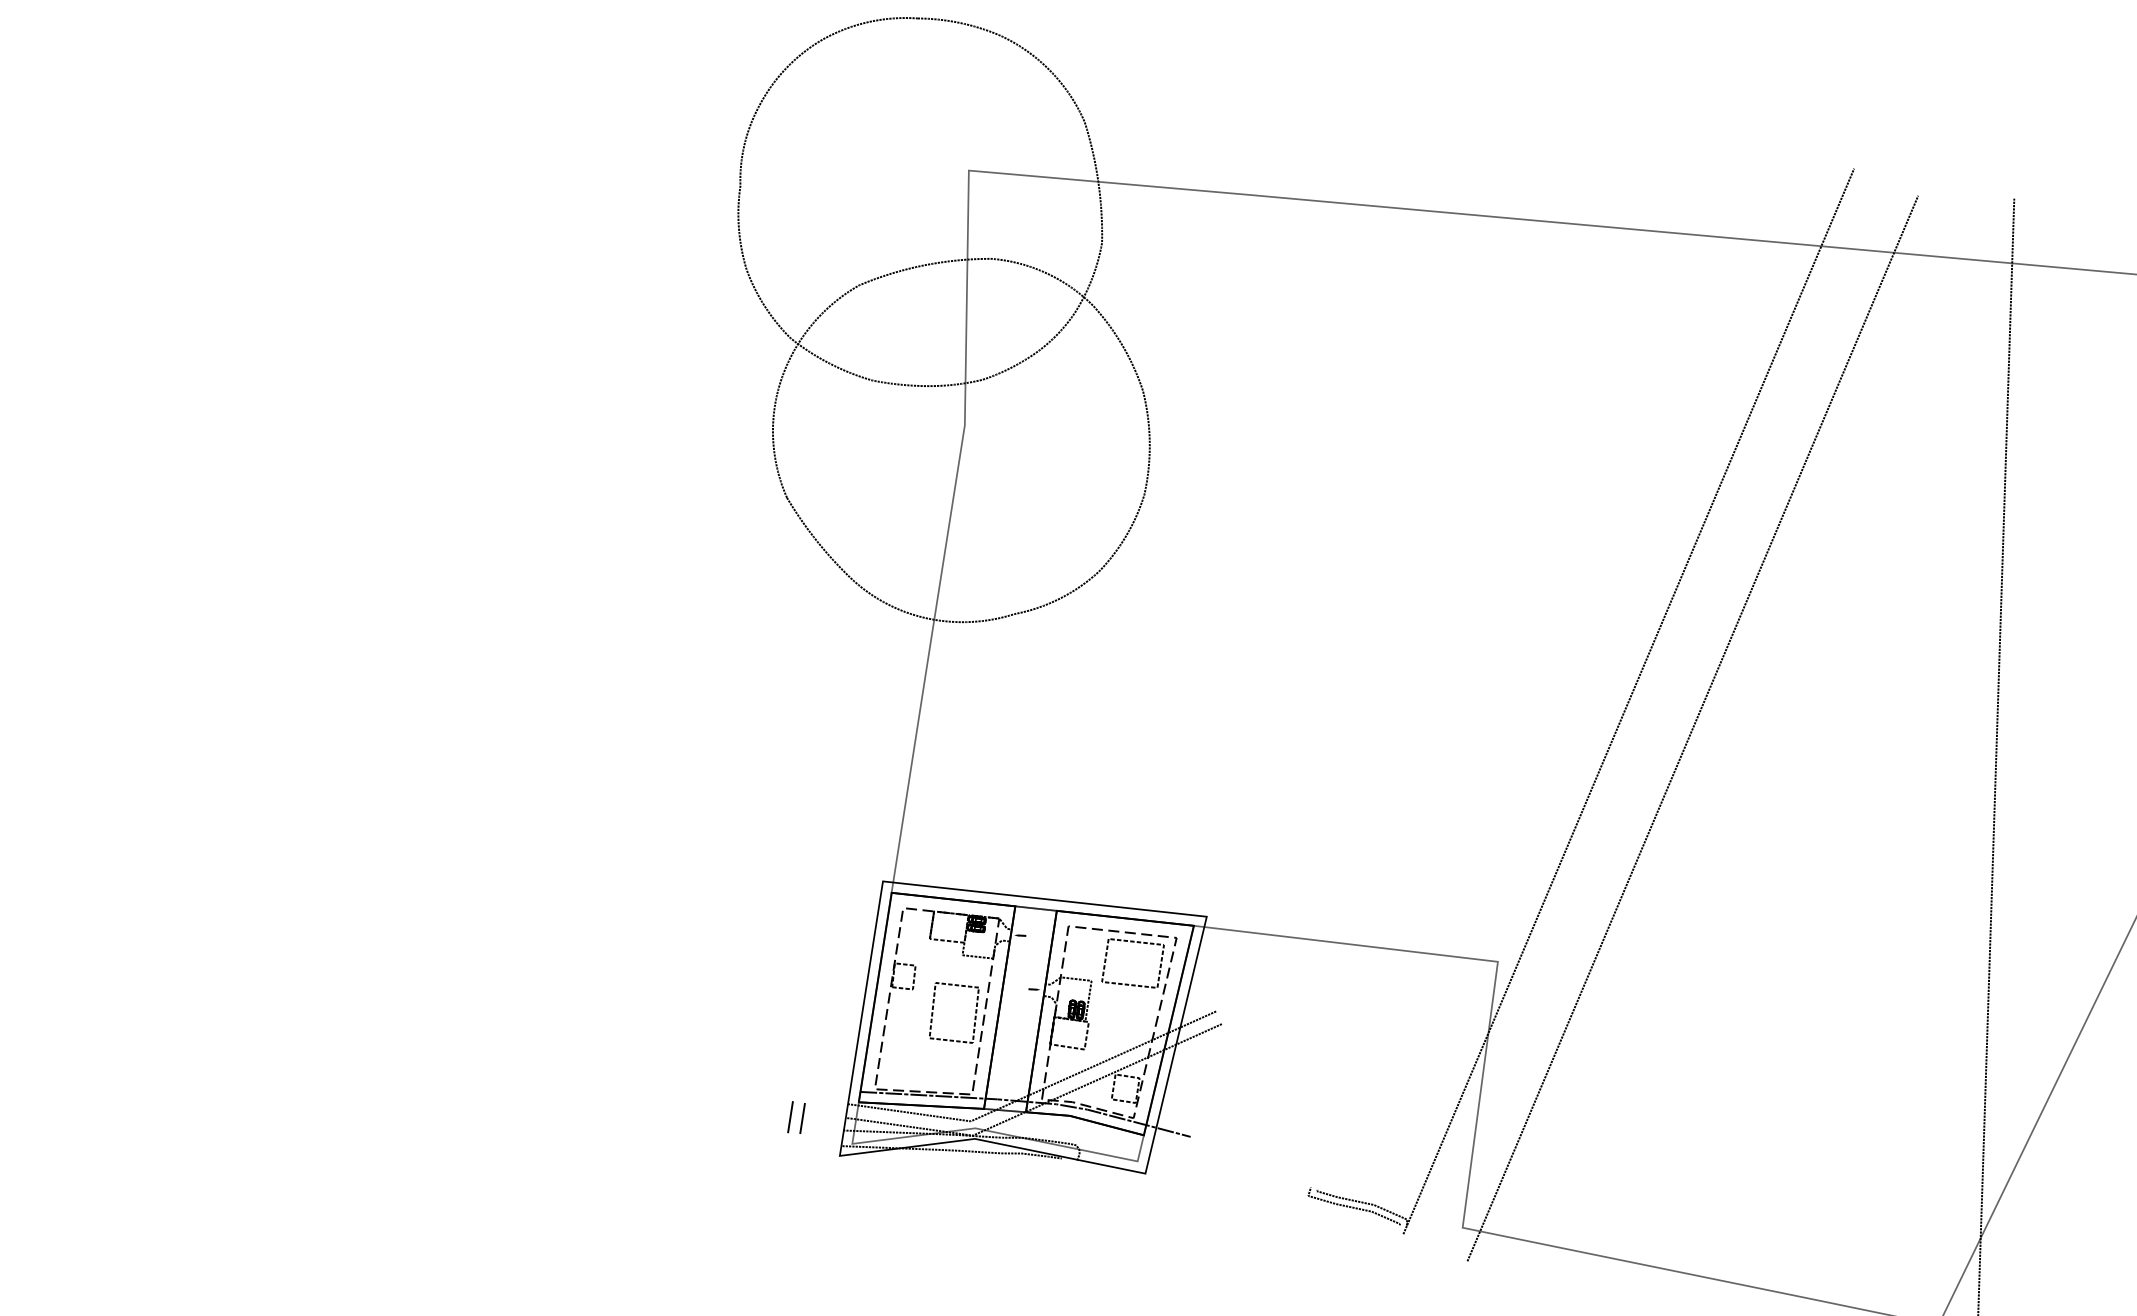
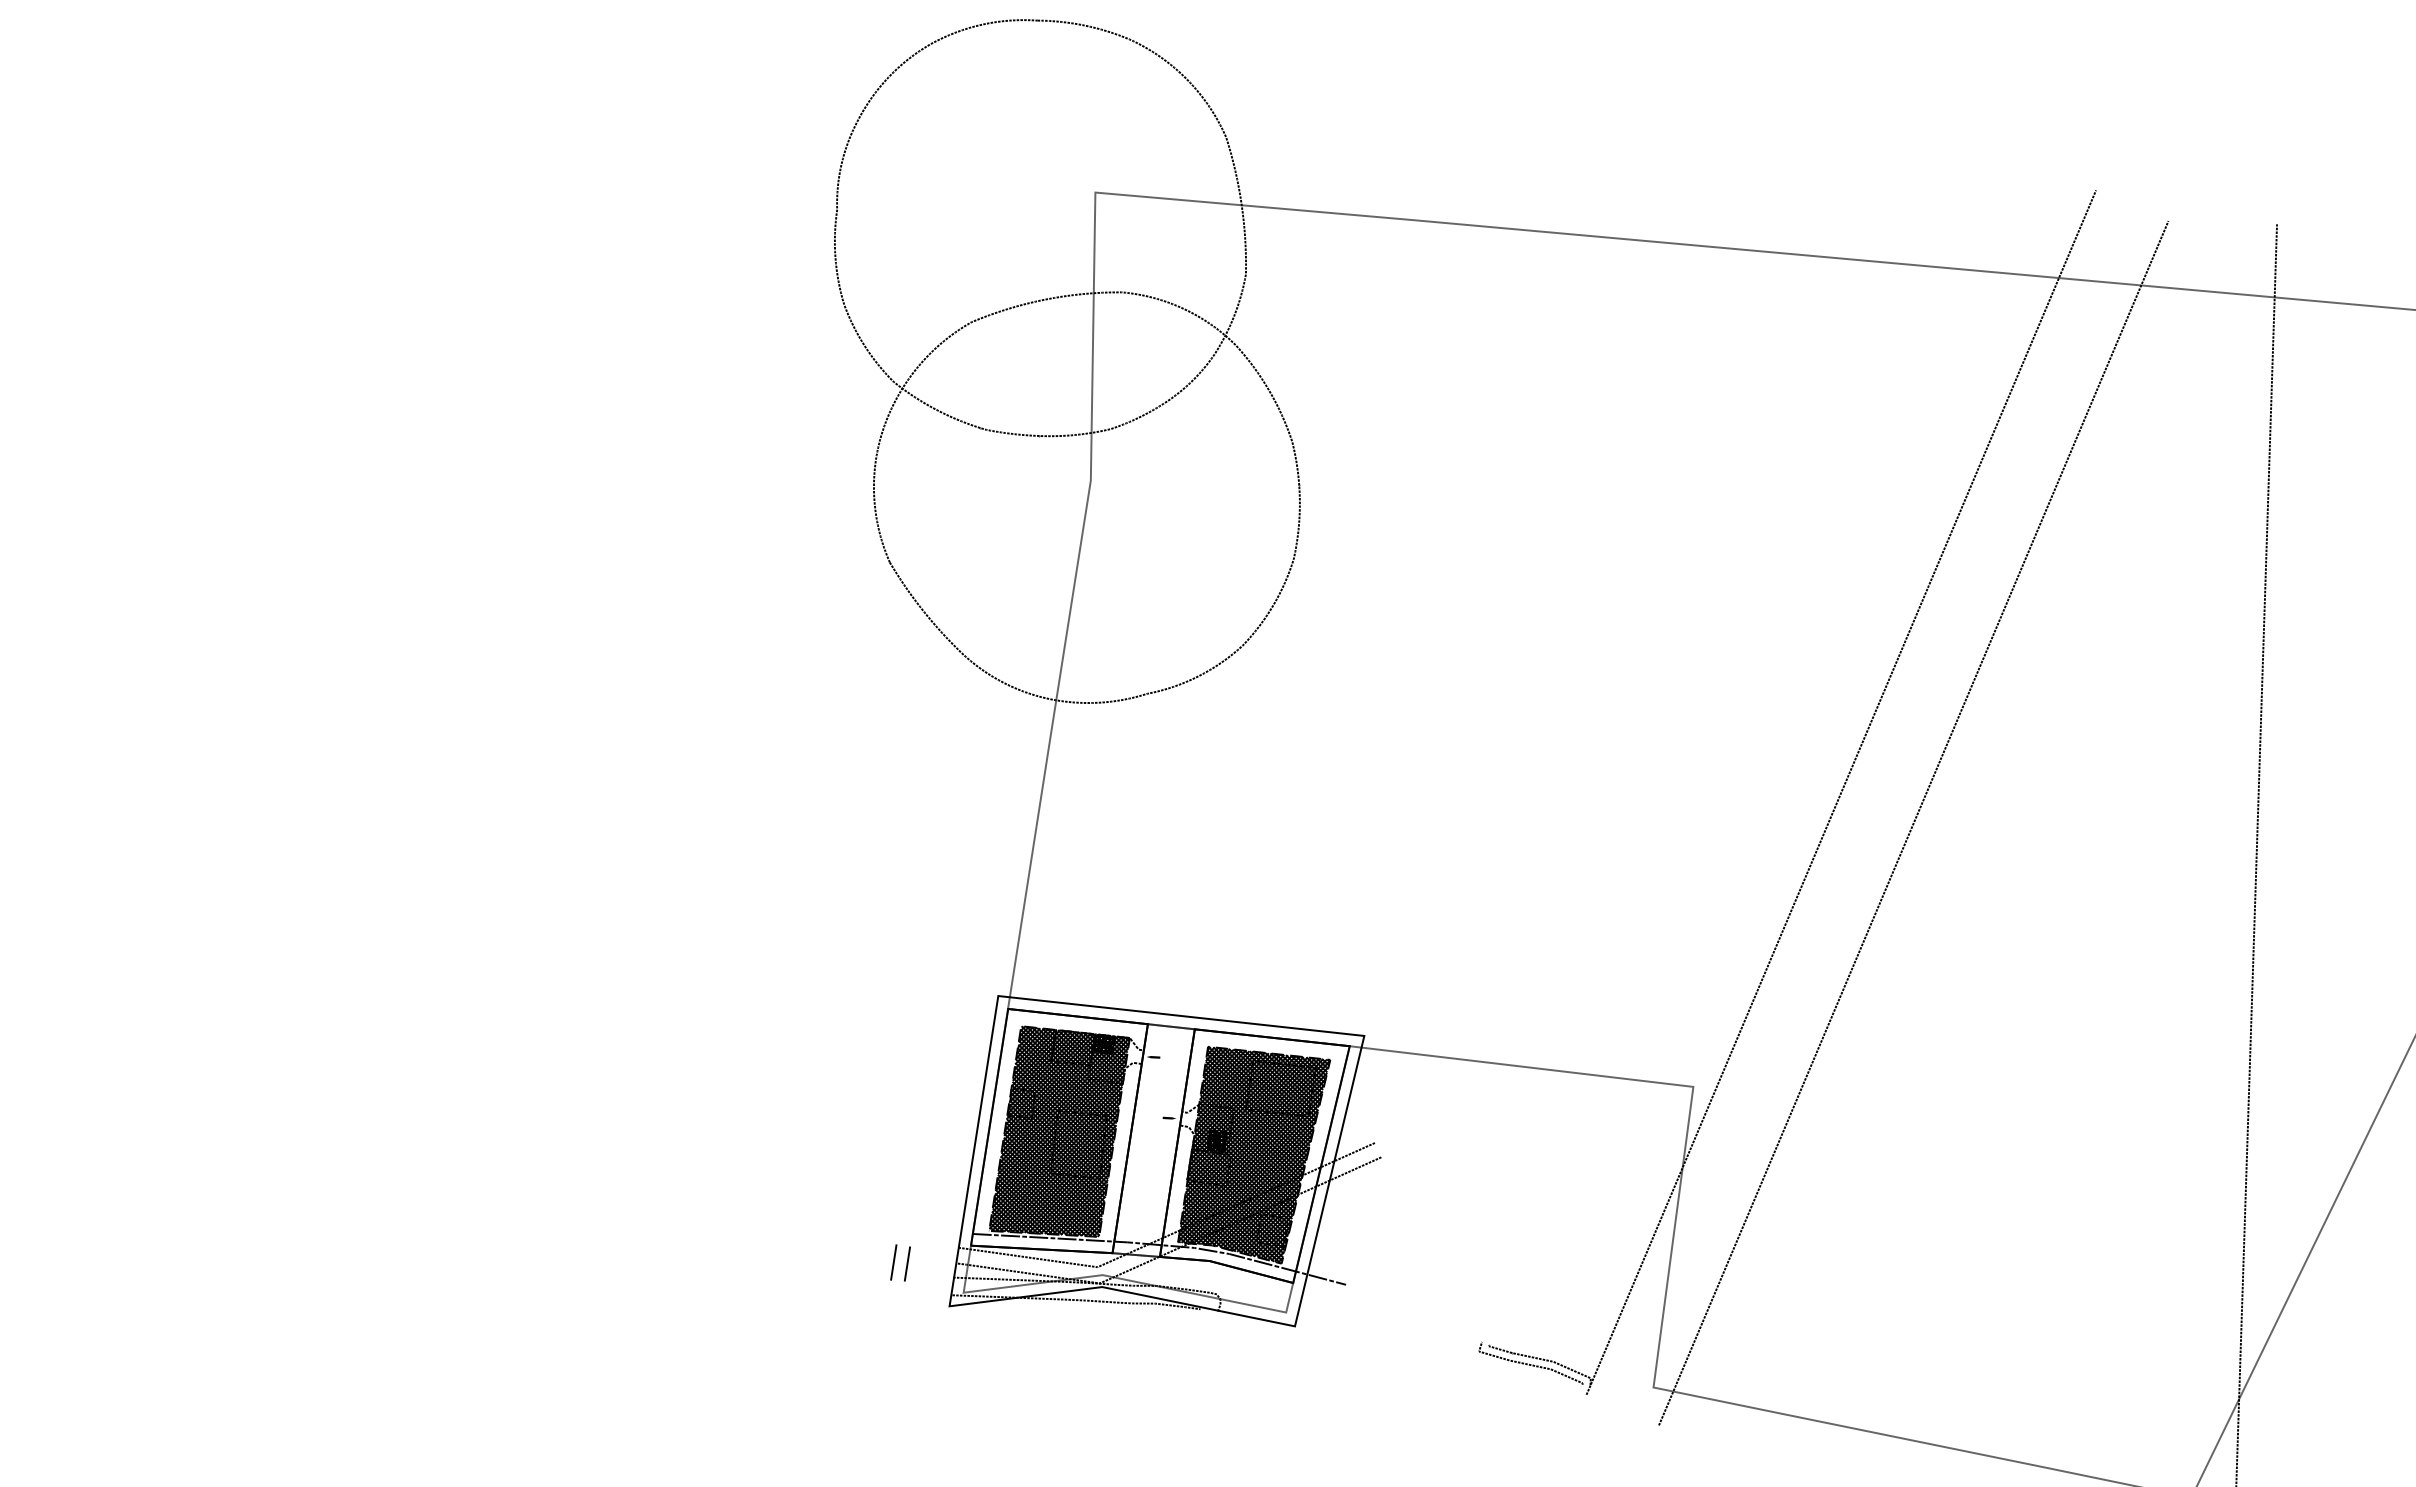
hatch: (937, 1001) -> (1059, 1131), added
hatch: (1109, 1021) -> (1254, 1154), added

